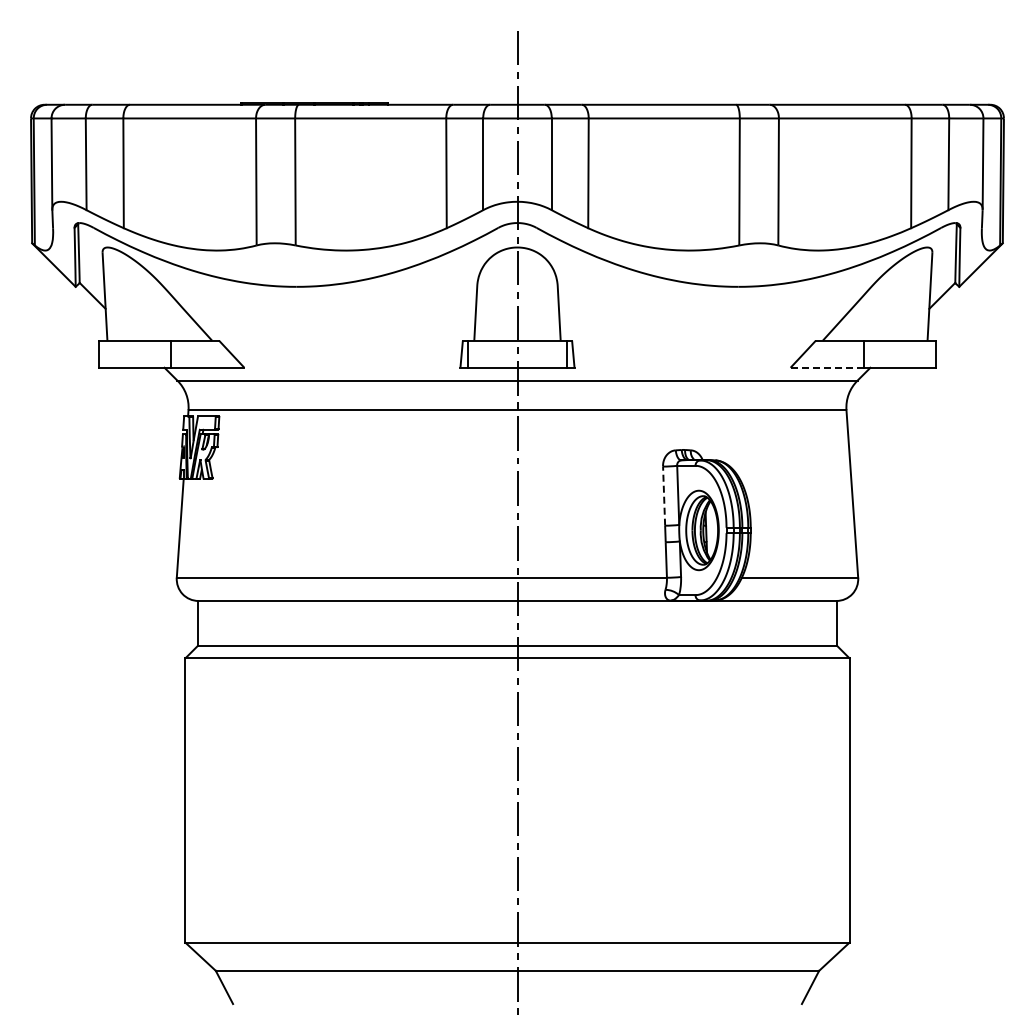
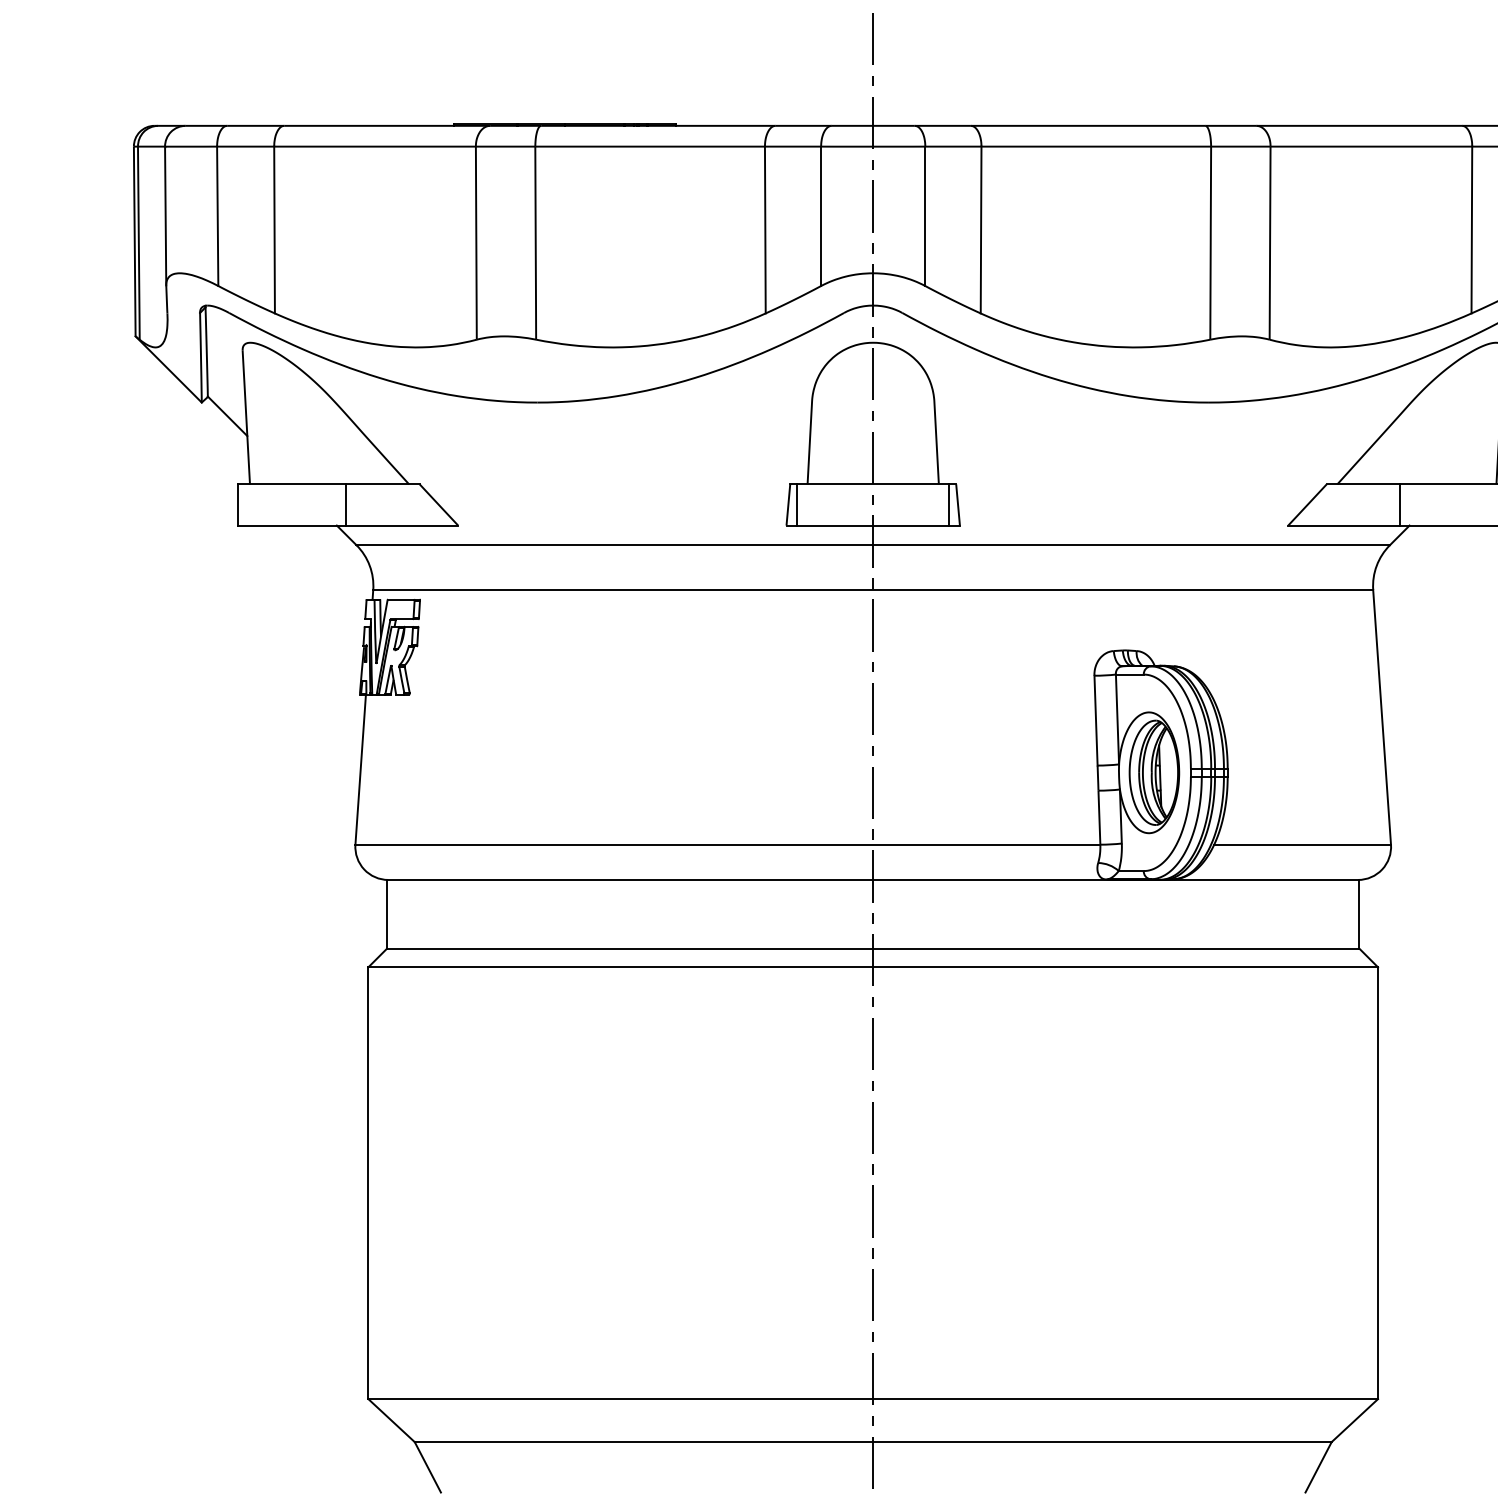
line: (827, 367) -> (1344, 525), dashed -> solid
line: (664, 496) -> (1096, 721), dashed -> solid

